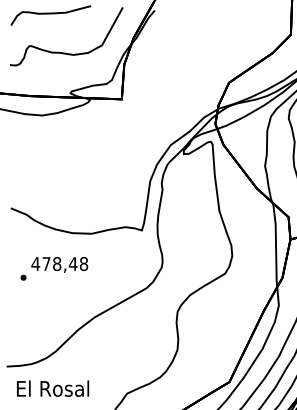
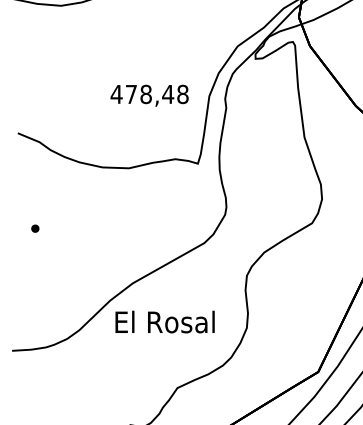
text: (59, 264) -> (149, 95), moved
text: (53, 388) -> (165, 321), moved

